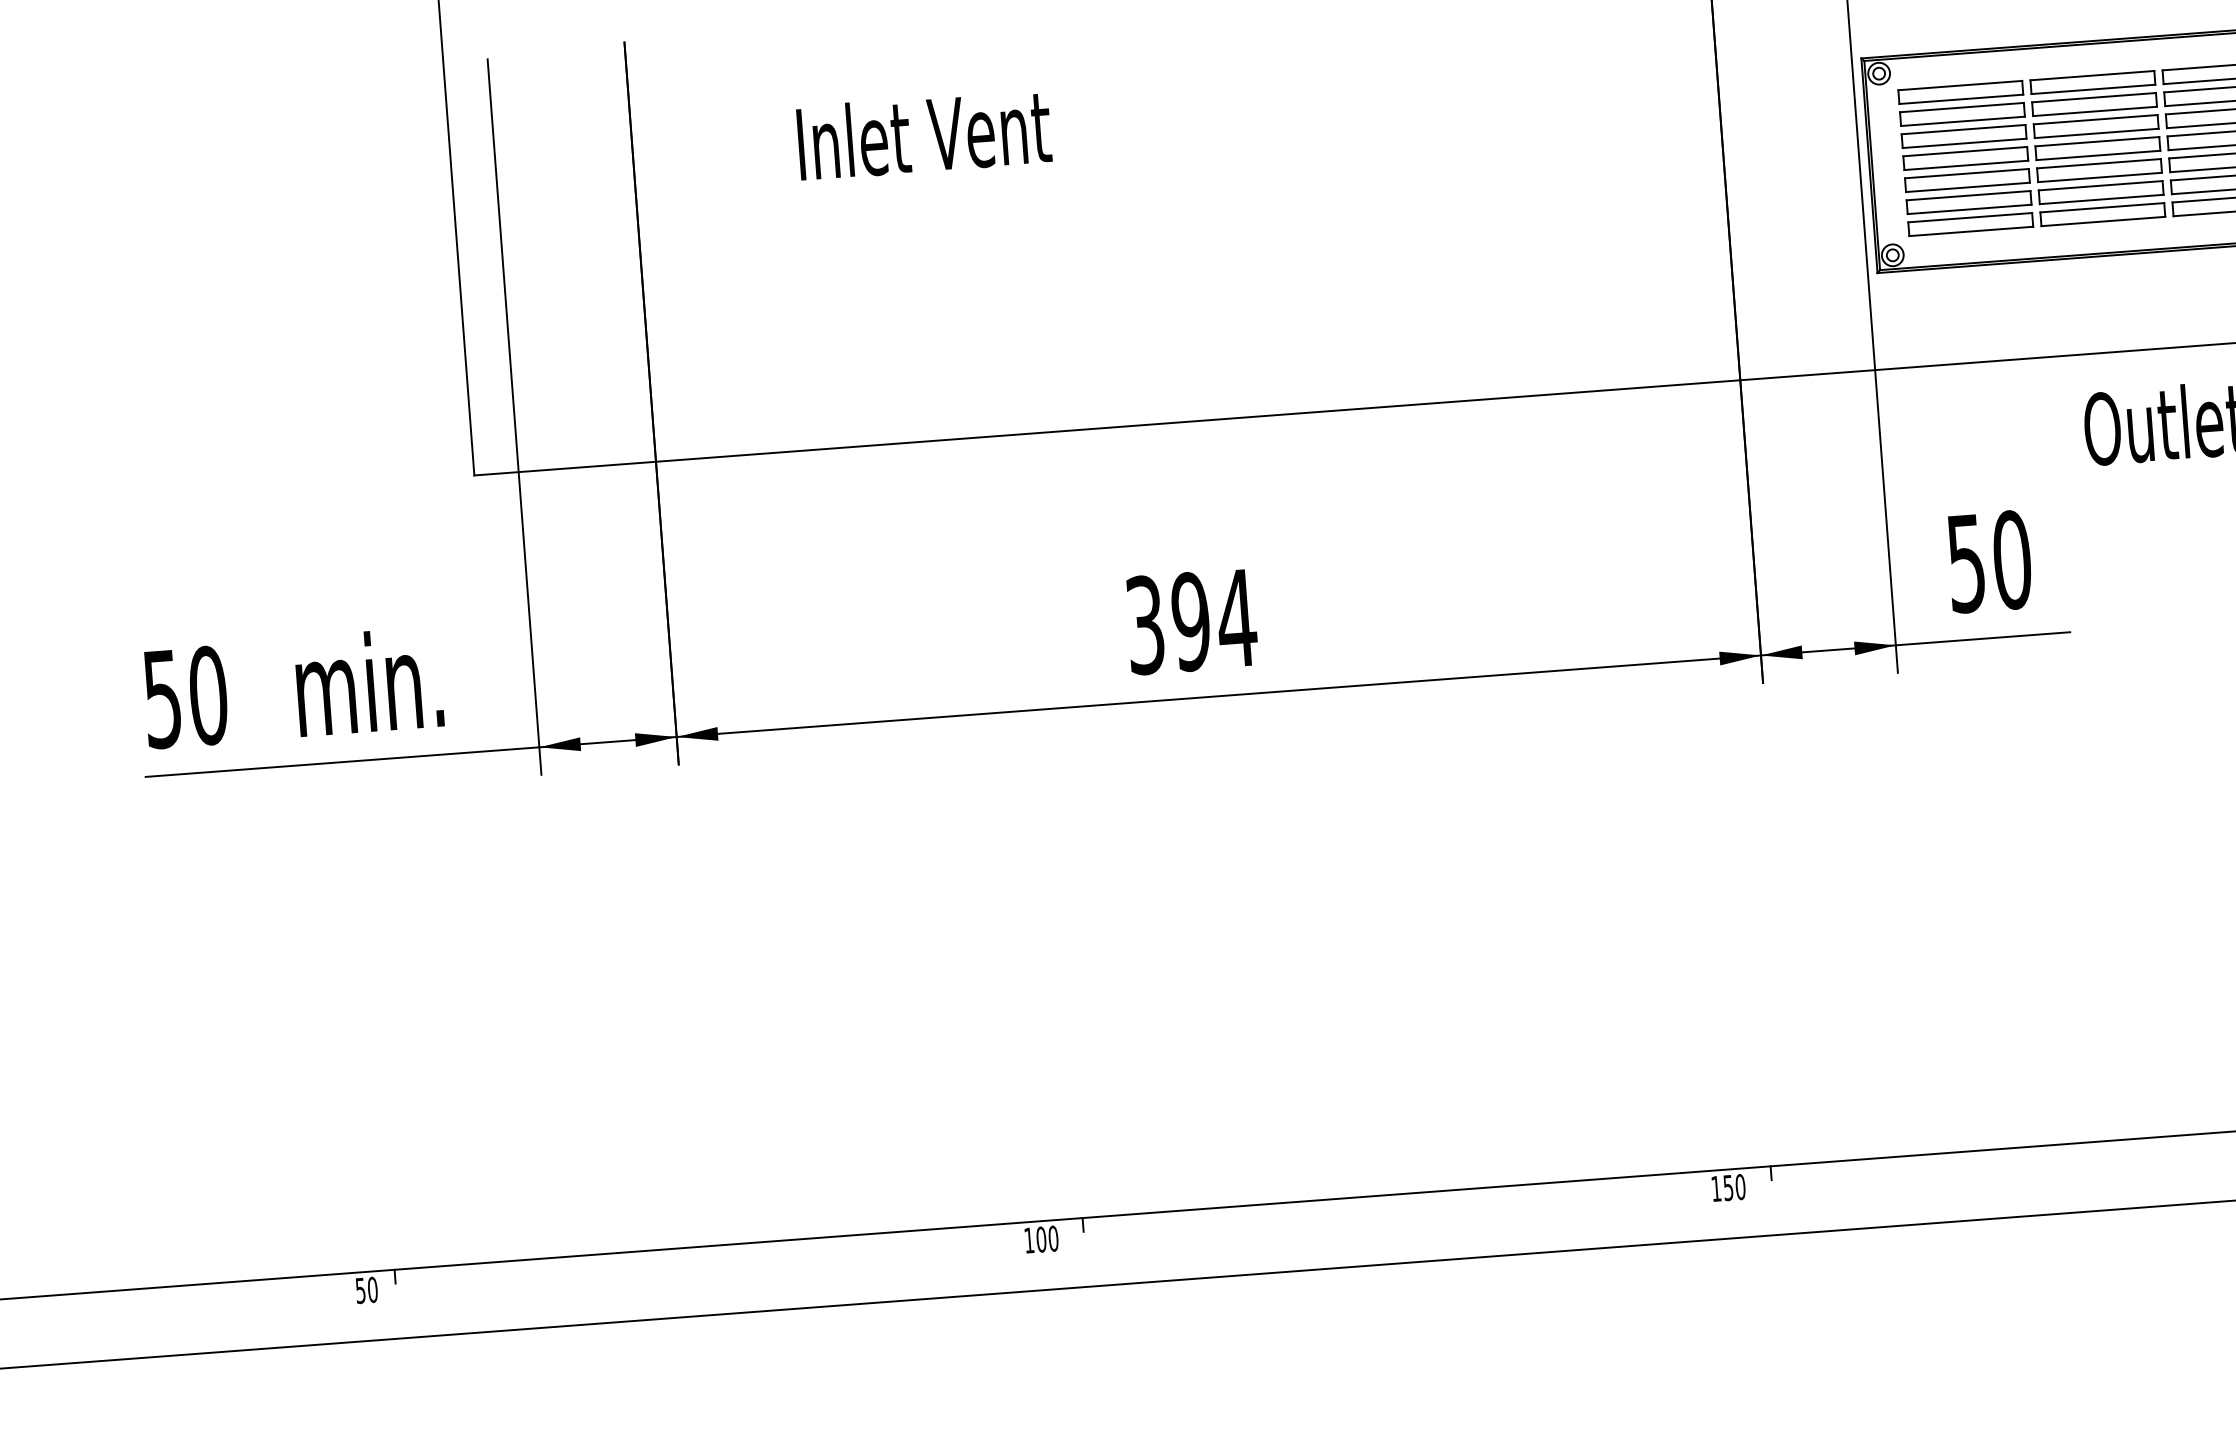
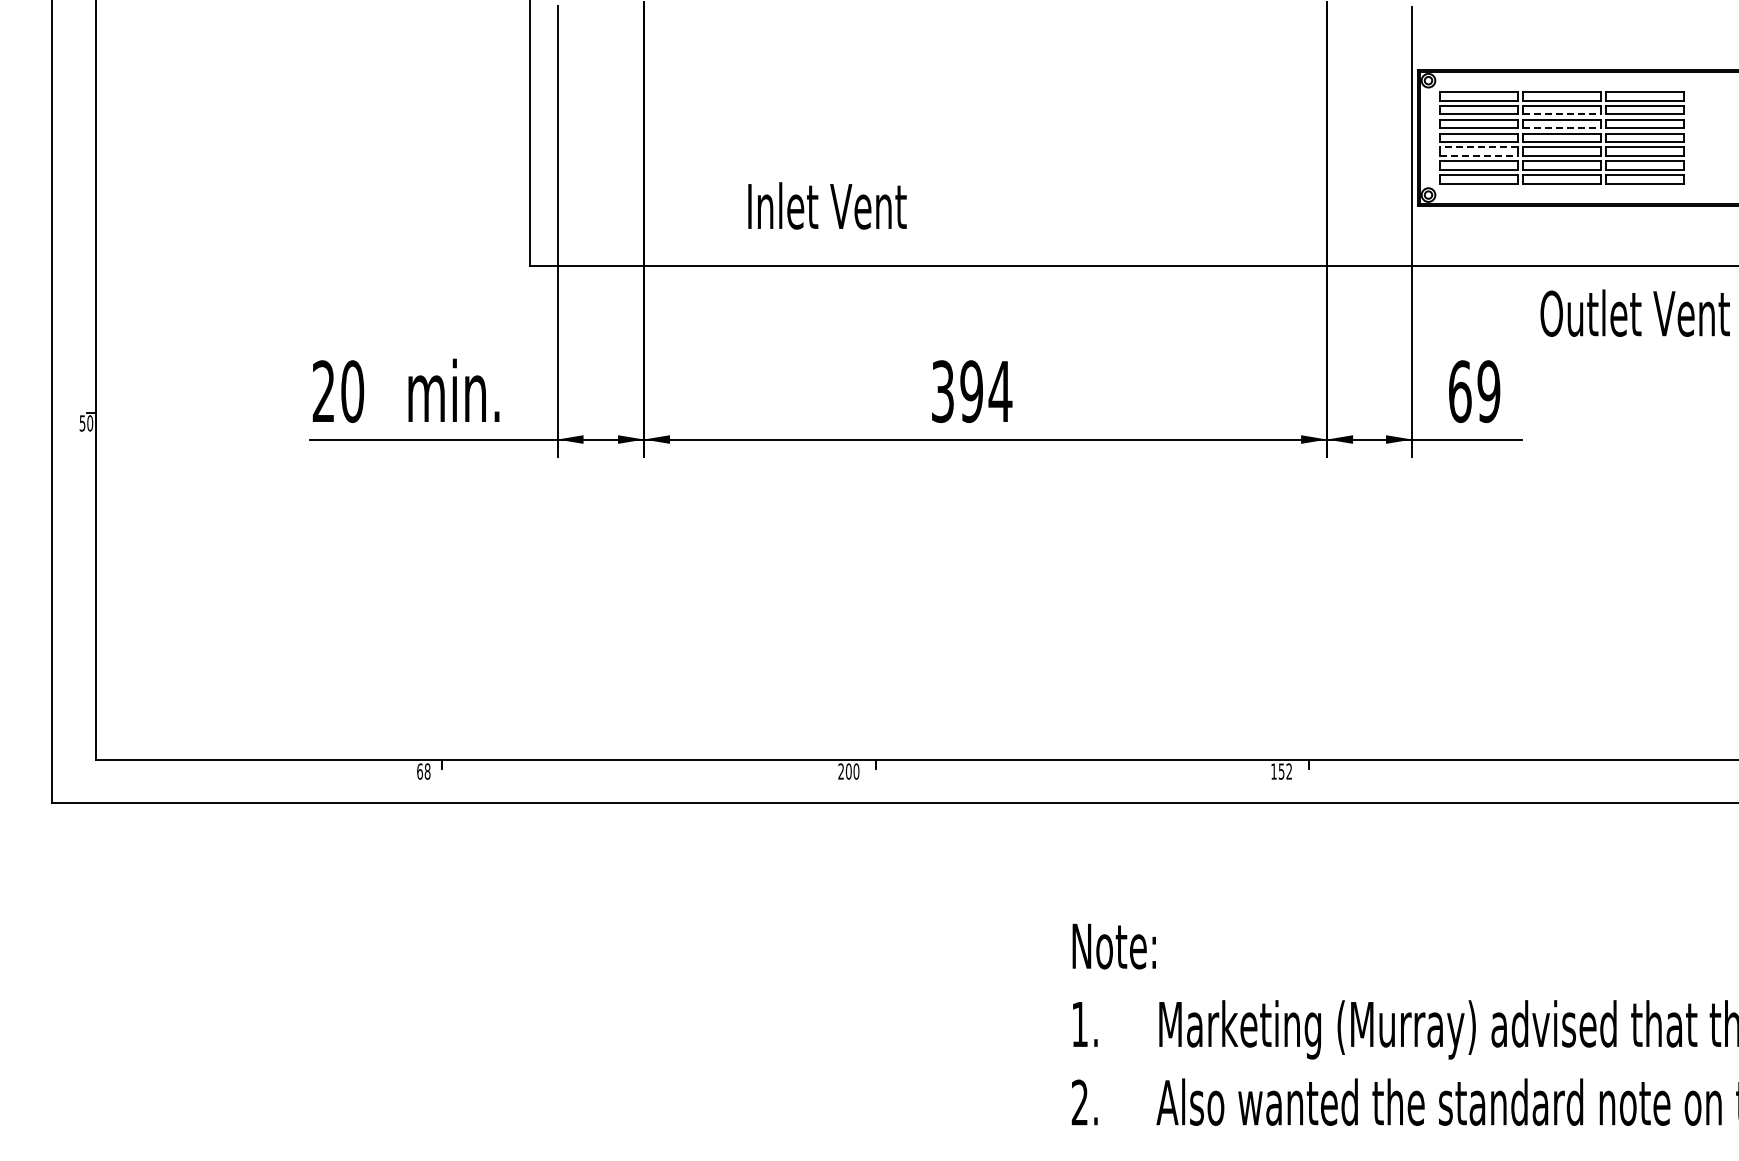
line: (2095, 111) -> (1562, 114), solid -> dashed
line: (2097, 133) -> (1562, 128), solid -> dashed
text: (924, 134) -> (827, 205), moved
line: (1966, 173) -> (1478, 147), solid -> dashed
line: (1969, 187) -> (1479, 156), solid -> dashed
text: (1989, 561) -> (1474, 391), 50 -> 69
text: (162, 698) -> (323, 391), 50 -> 20
text: (1740, 1186) -> (1289, 771), 150 -> 152
text: (1028, 1240) -> (840, 771), 100 -> 200
text: (366, 1290) -> (423, 771), 50 -> 68

